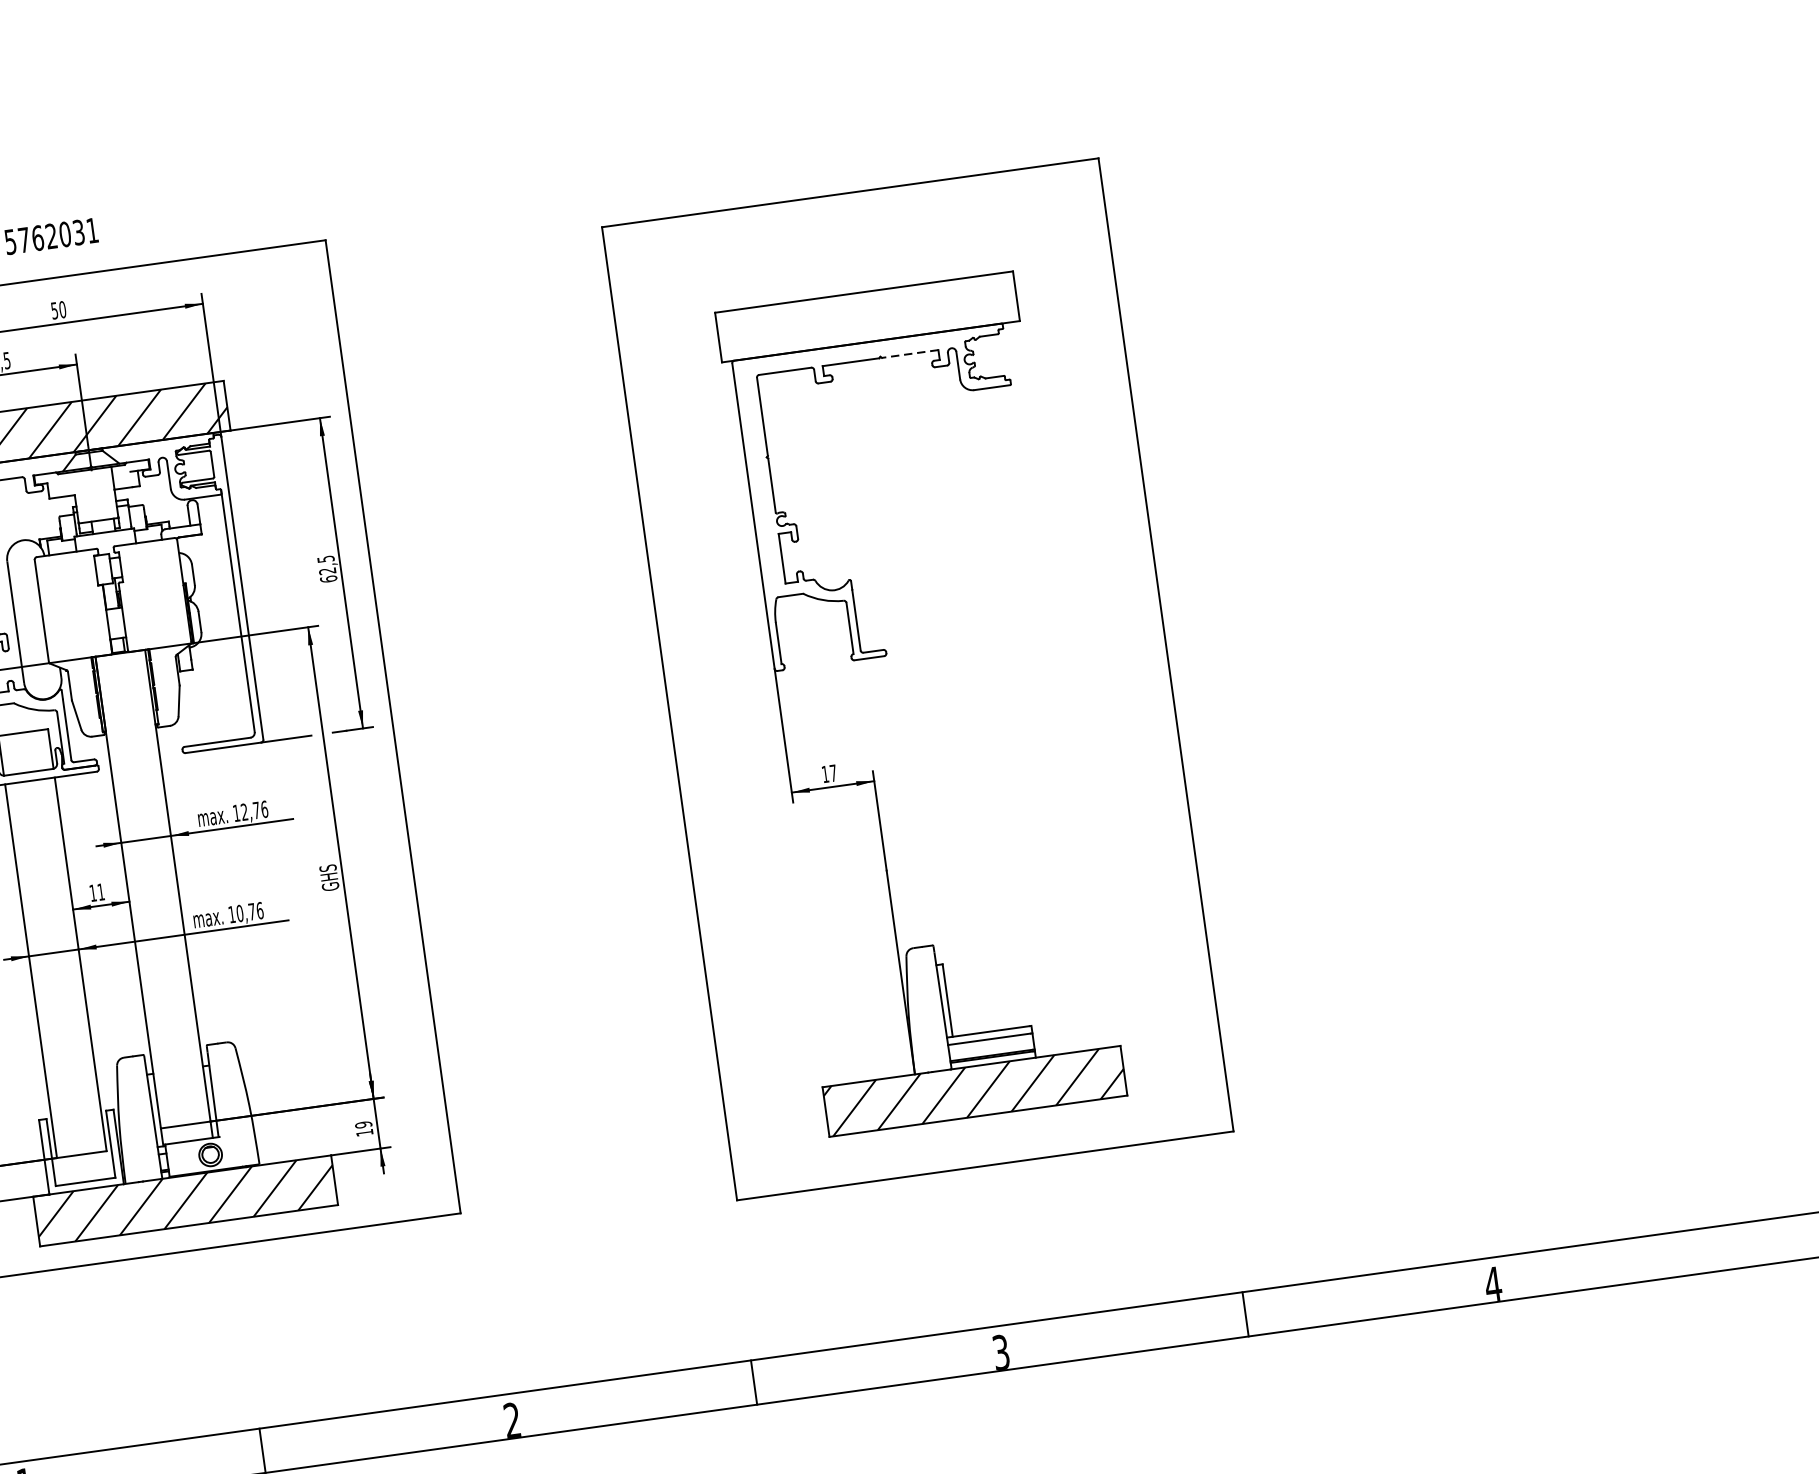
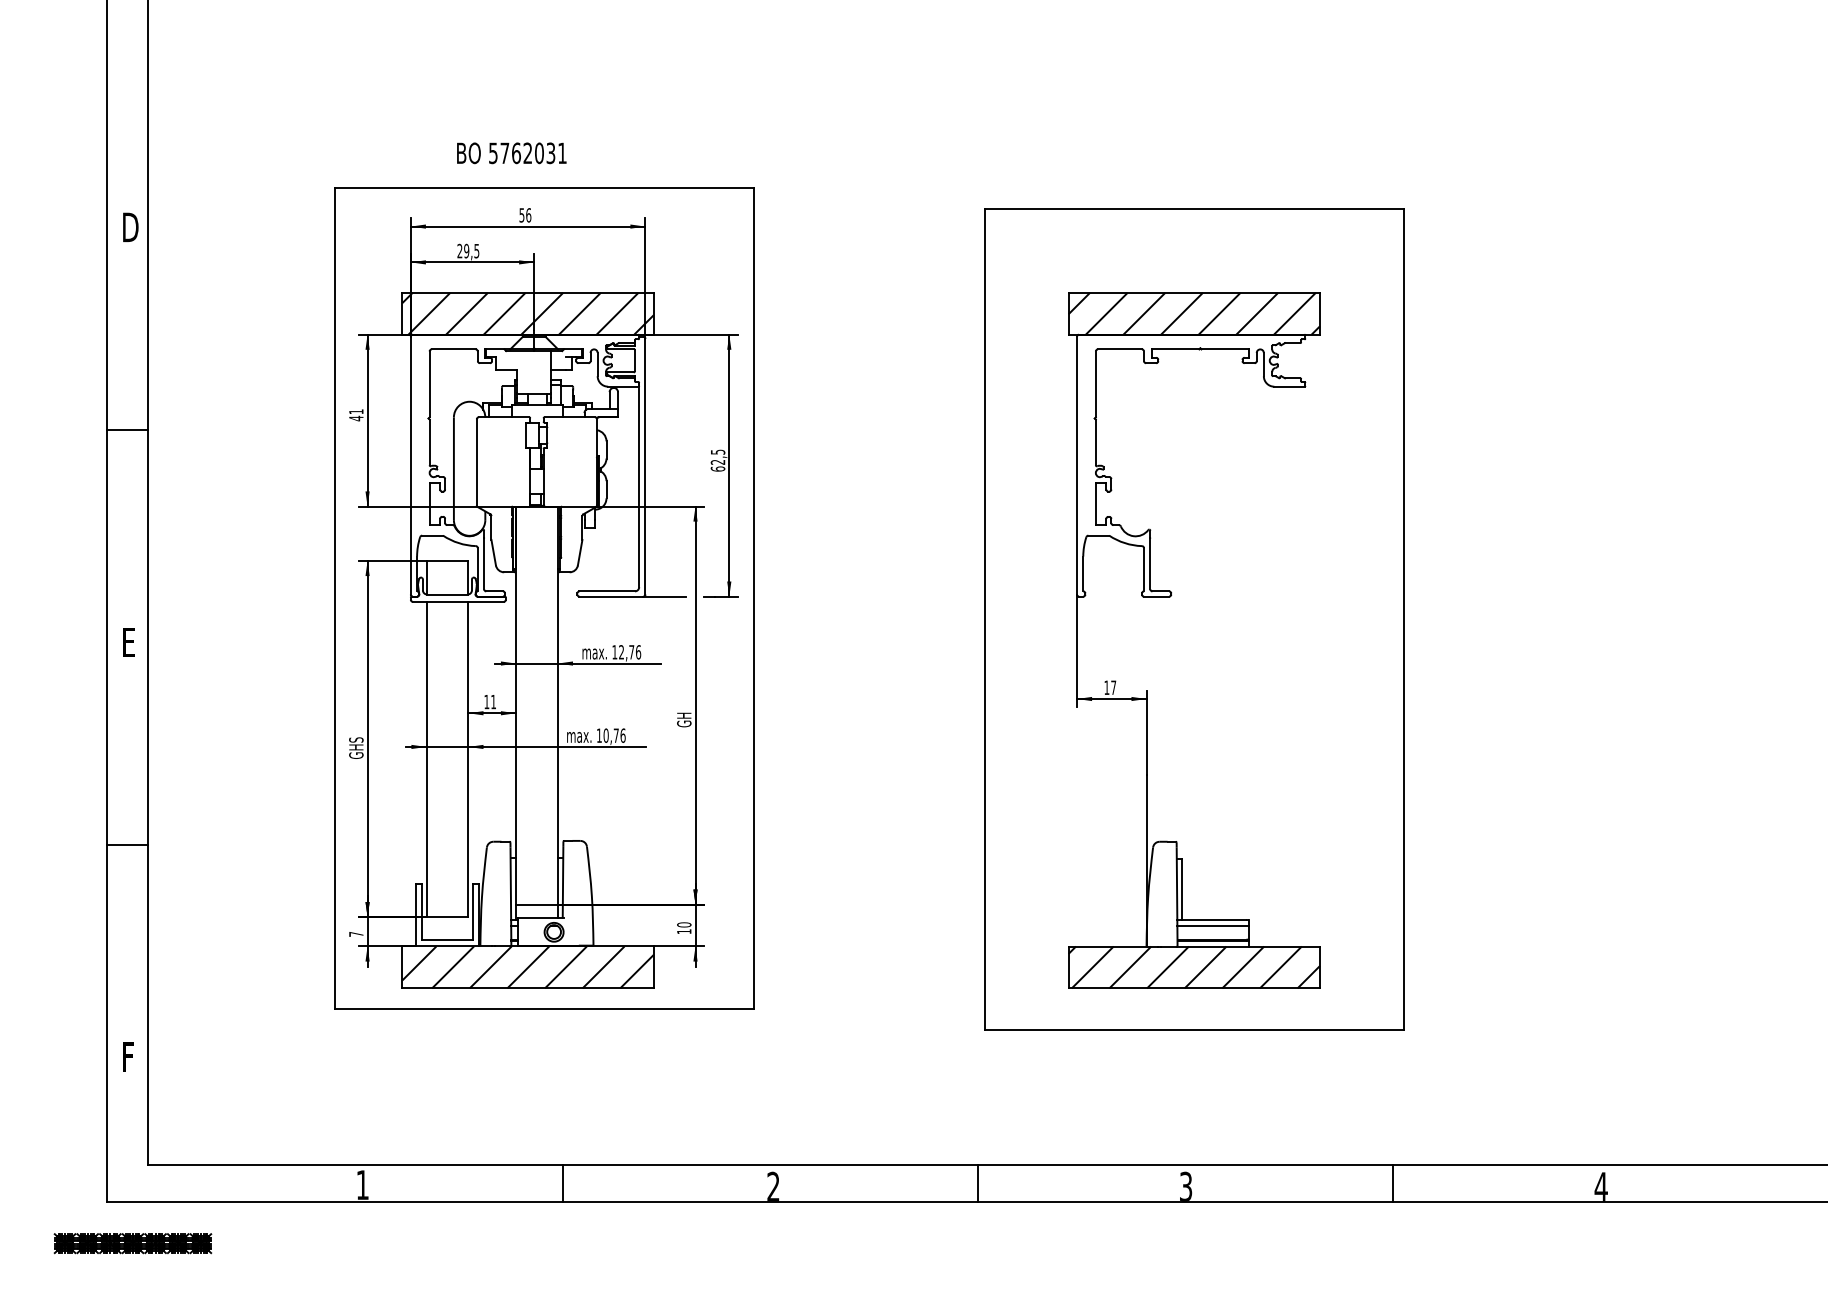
text: (62, 309) -> (528, 215), 50 -> 56
hatch: (867, 316) -> (1194, 313), added
line: (910, 354) -> (1225, 349), dashed -> solid
text: (328, 867) -> (684, 707), GHS -> GH
text: (363, 1124) -> (684, 924), 19 -> 10

